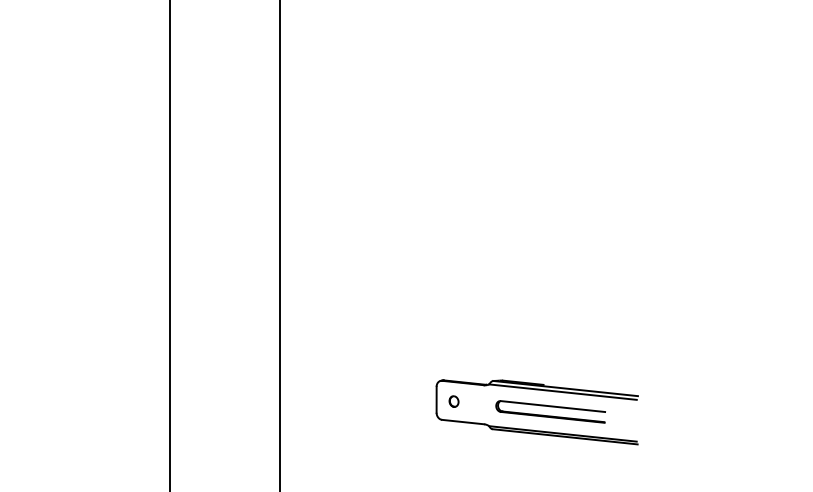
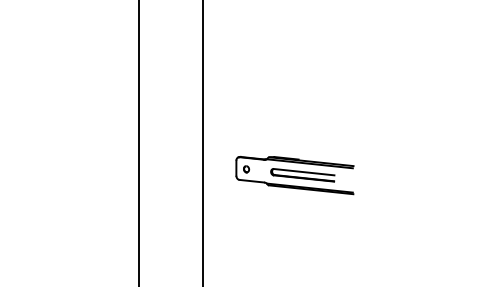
part: (536, 412) -> (294, 175), moved

